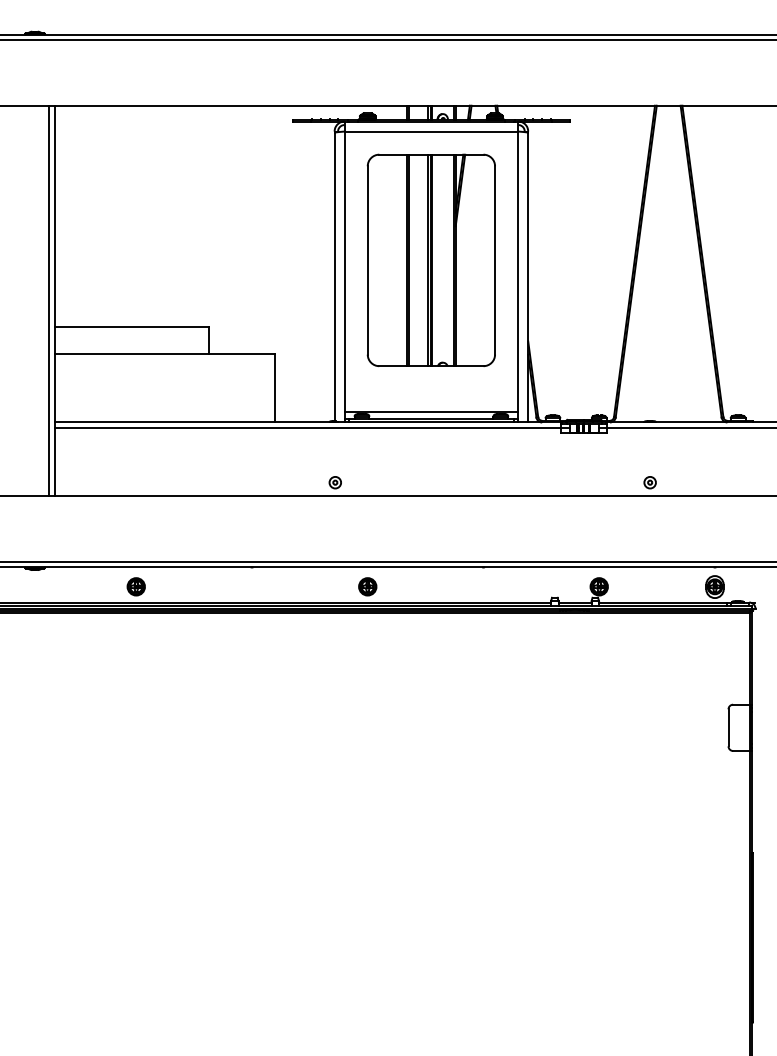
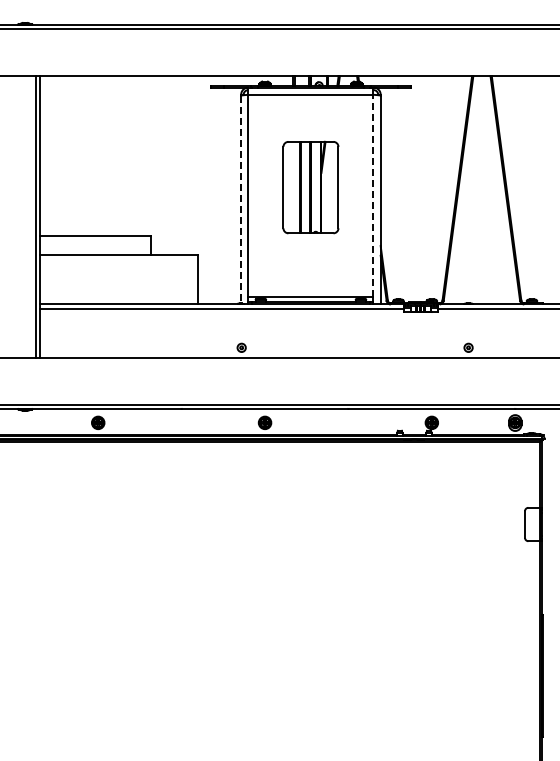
part: (430, 260) -> (310, 187), size x0.6
line: (518, 271) -> (373, 195), solid -> dashed
line: (335, 276) -> (241, 199), solid -> dashed

